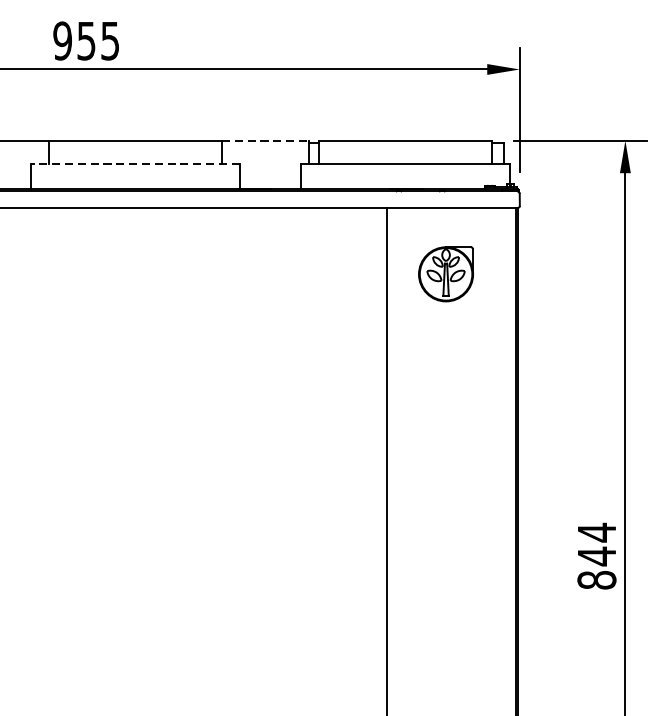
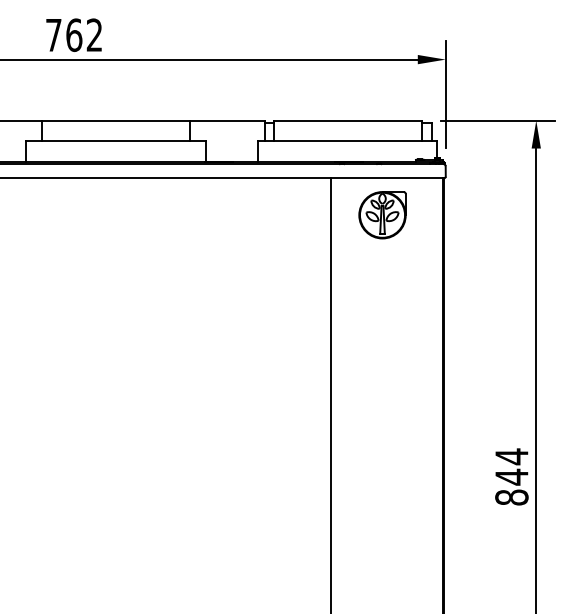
text: (85, 41) -> (73, 35), 955 -> 762
line: (266, 140) -> (228, 120), dashed -> solid
line: (135, 163) -> (116, 140), dashed -> solid
part: (446, 274) -> (382, 215), moved

